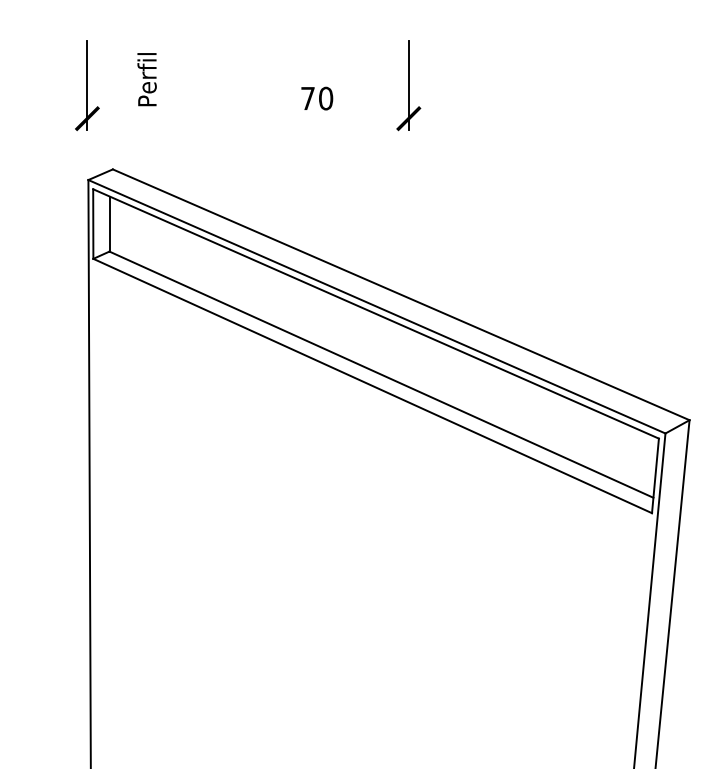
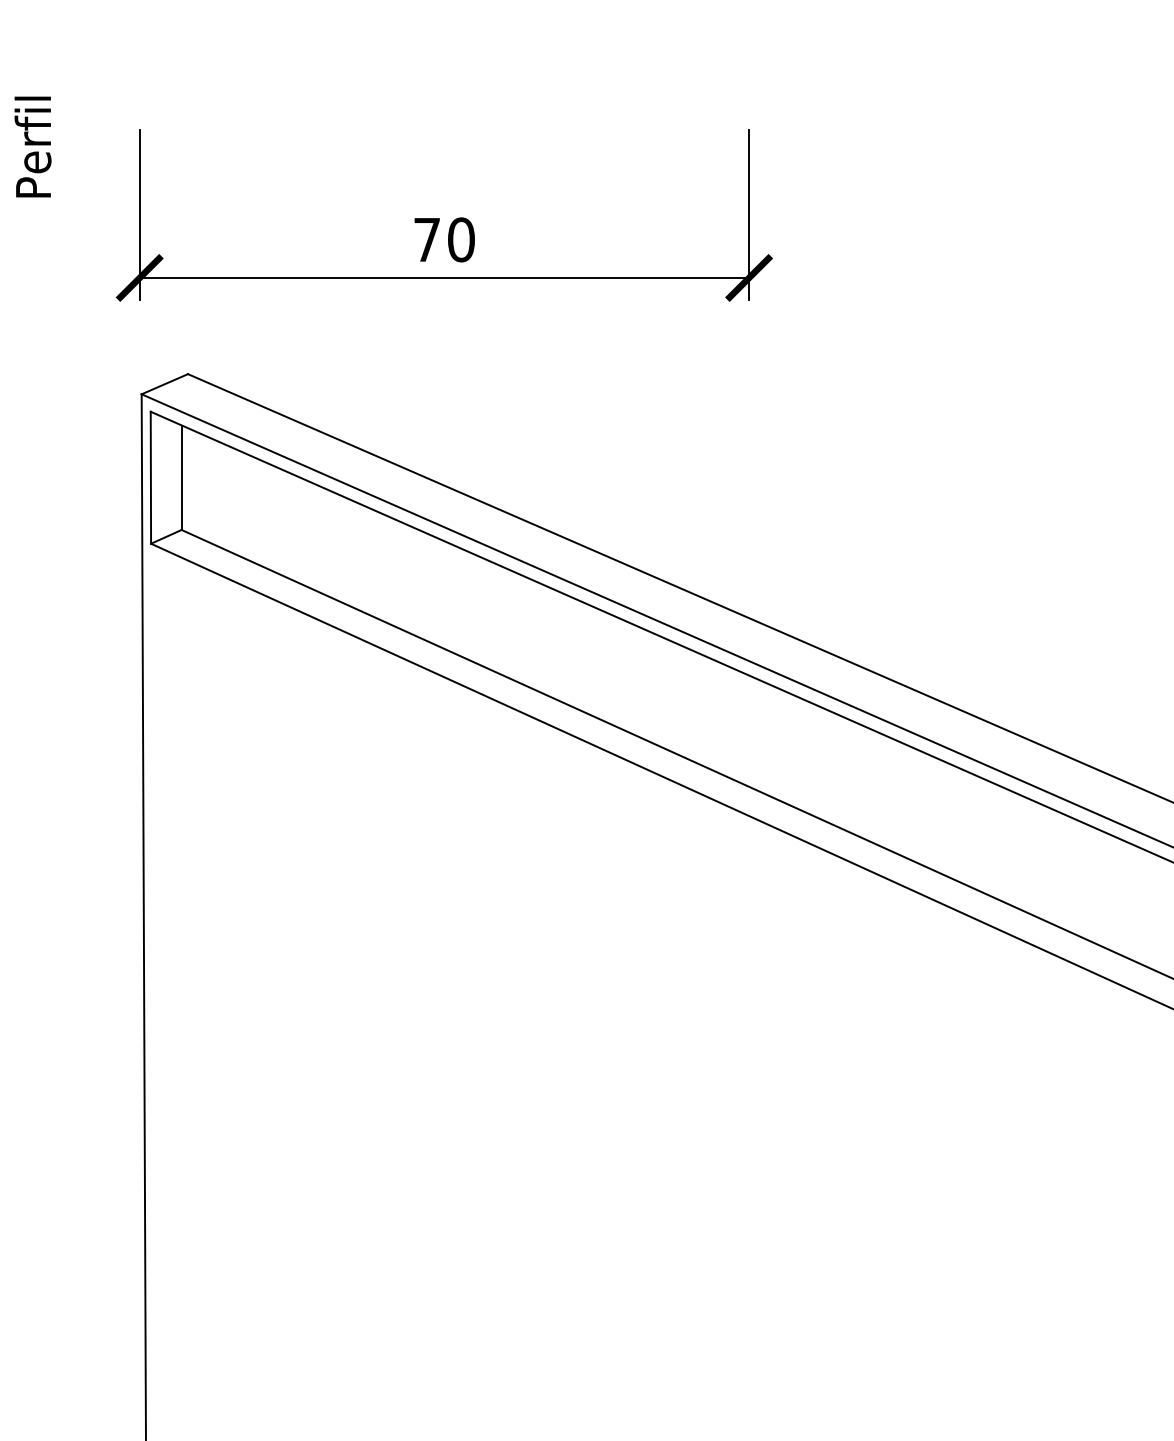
text: (146, 79) -> (31, 146), moved
text: (317, 98) -> (445, 239), moved
line: (247, 118) -> (443, 277), added

